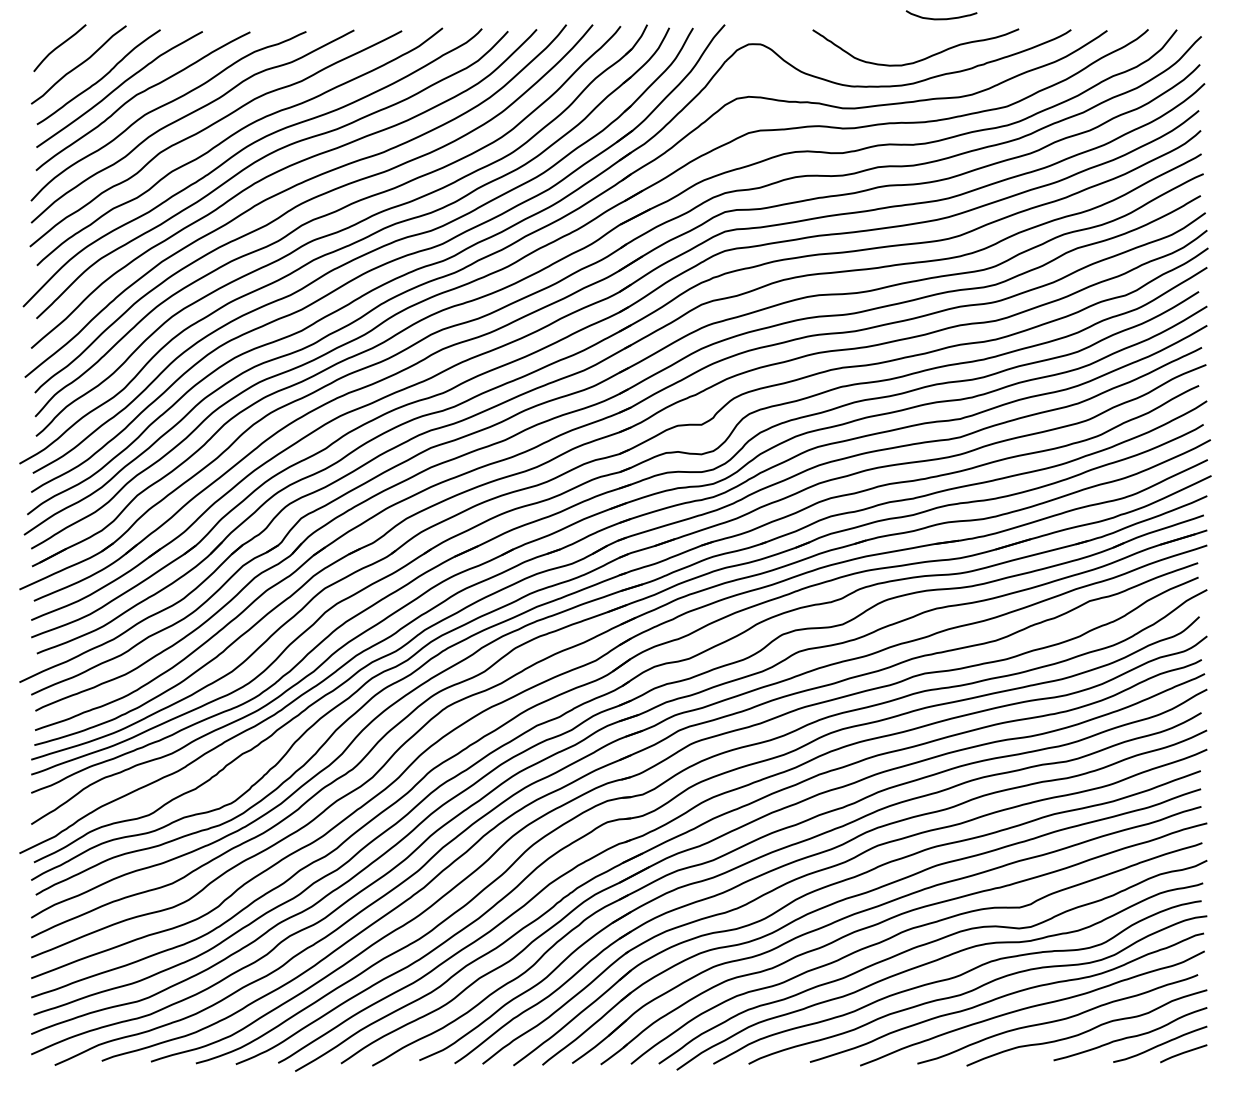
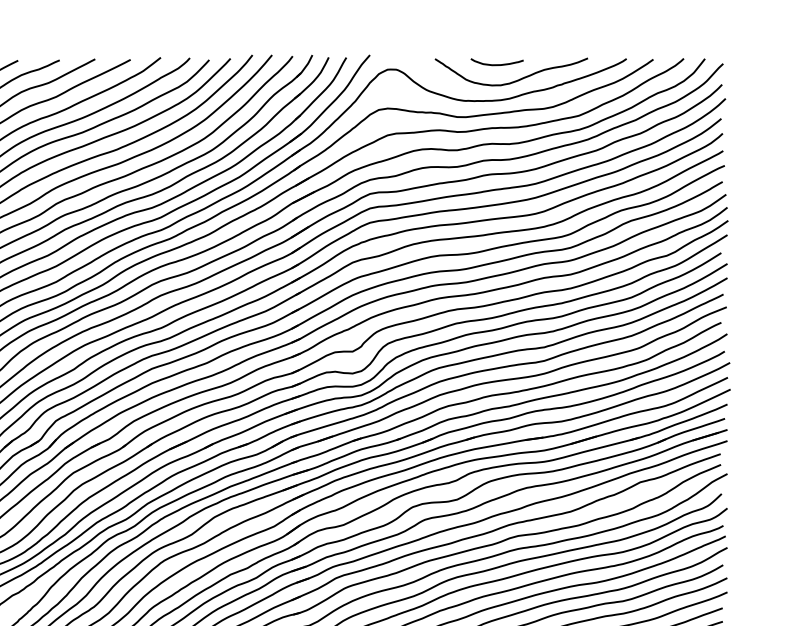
curve: (941, 18) -> (497, 64), moved

